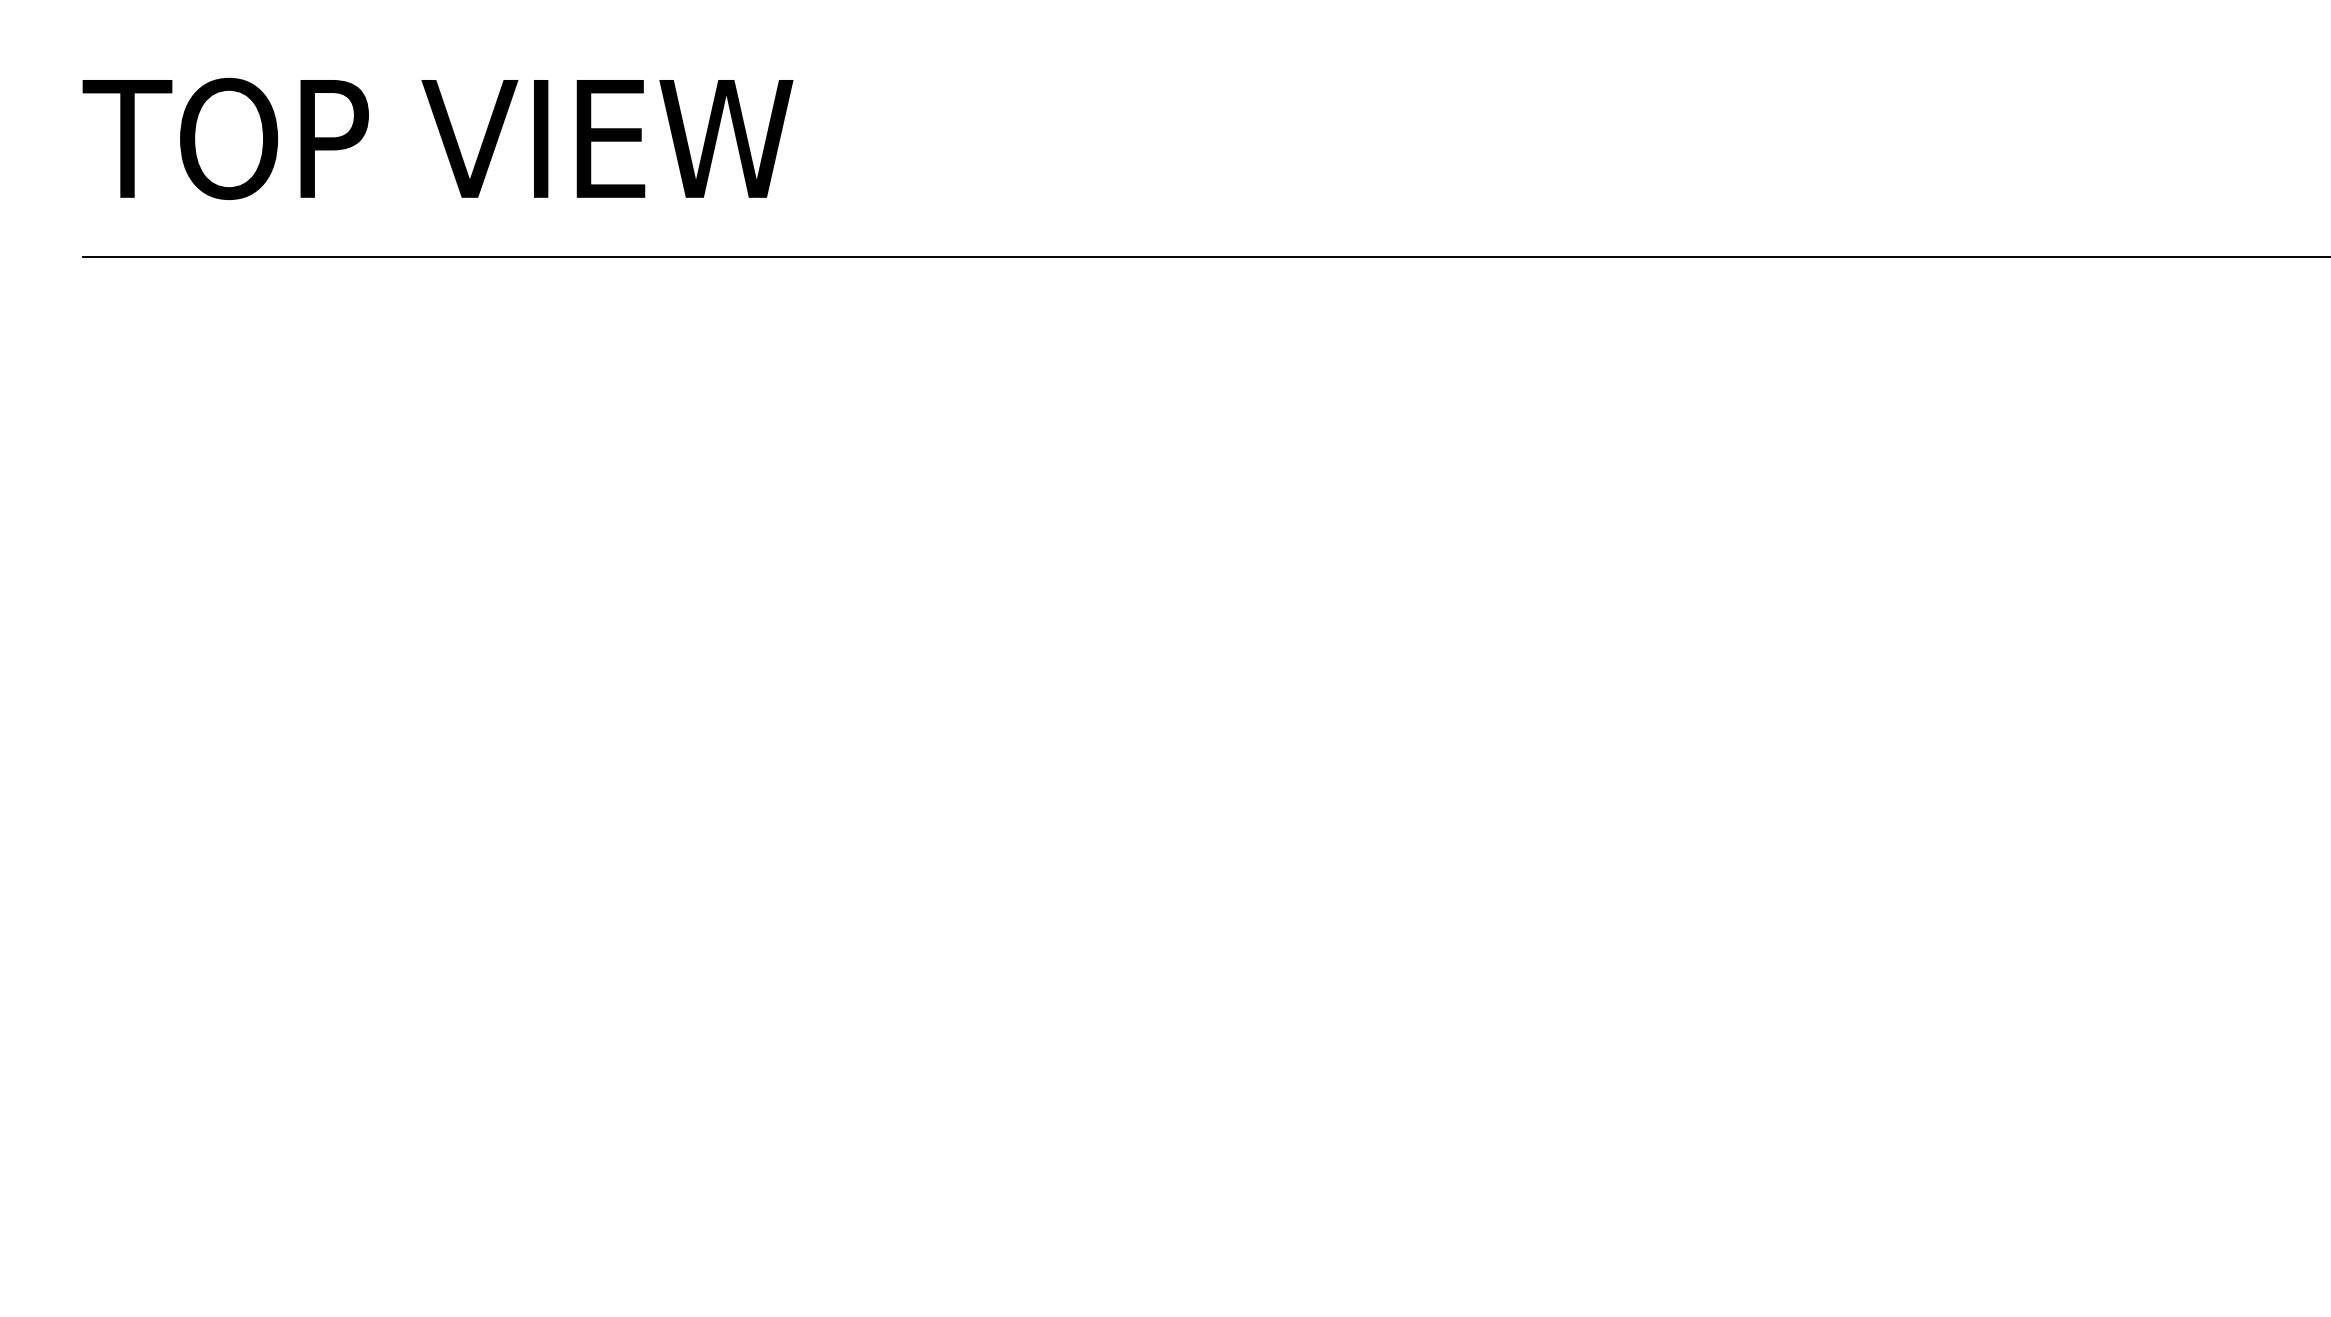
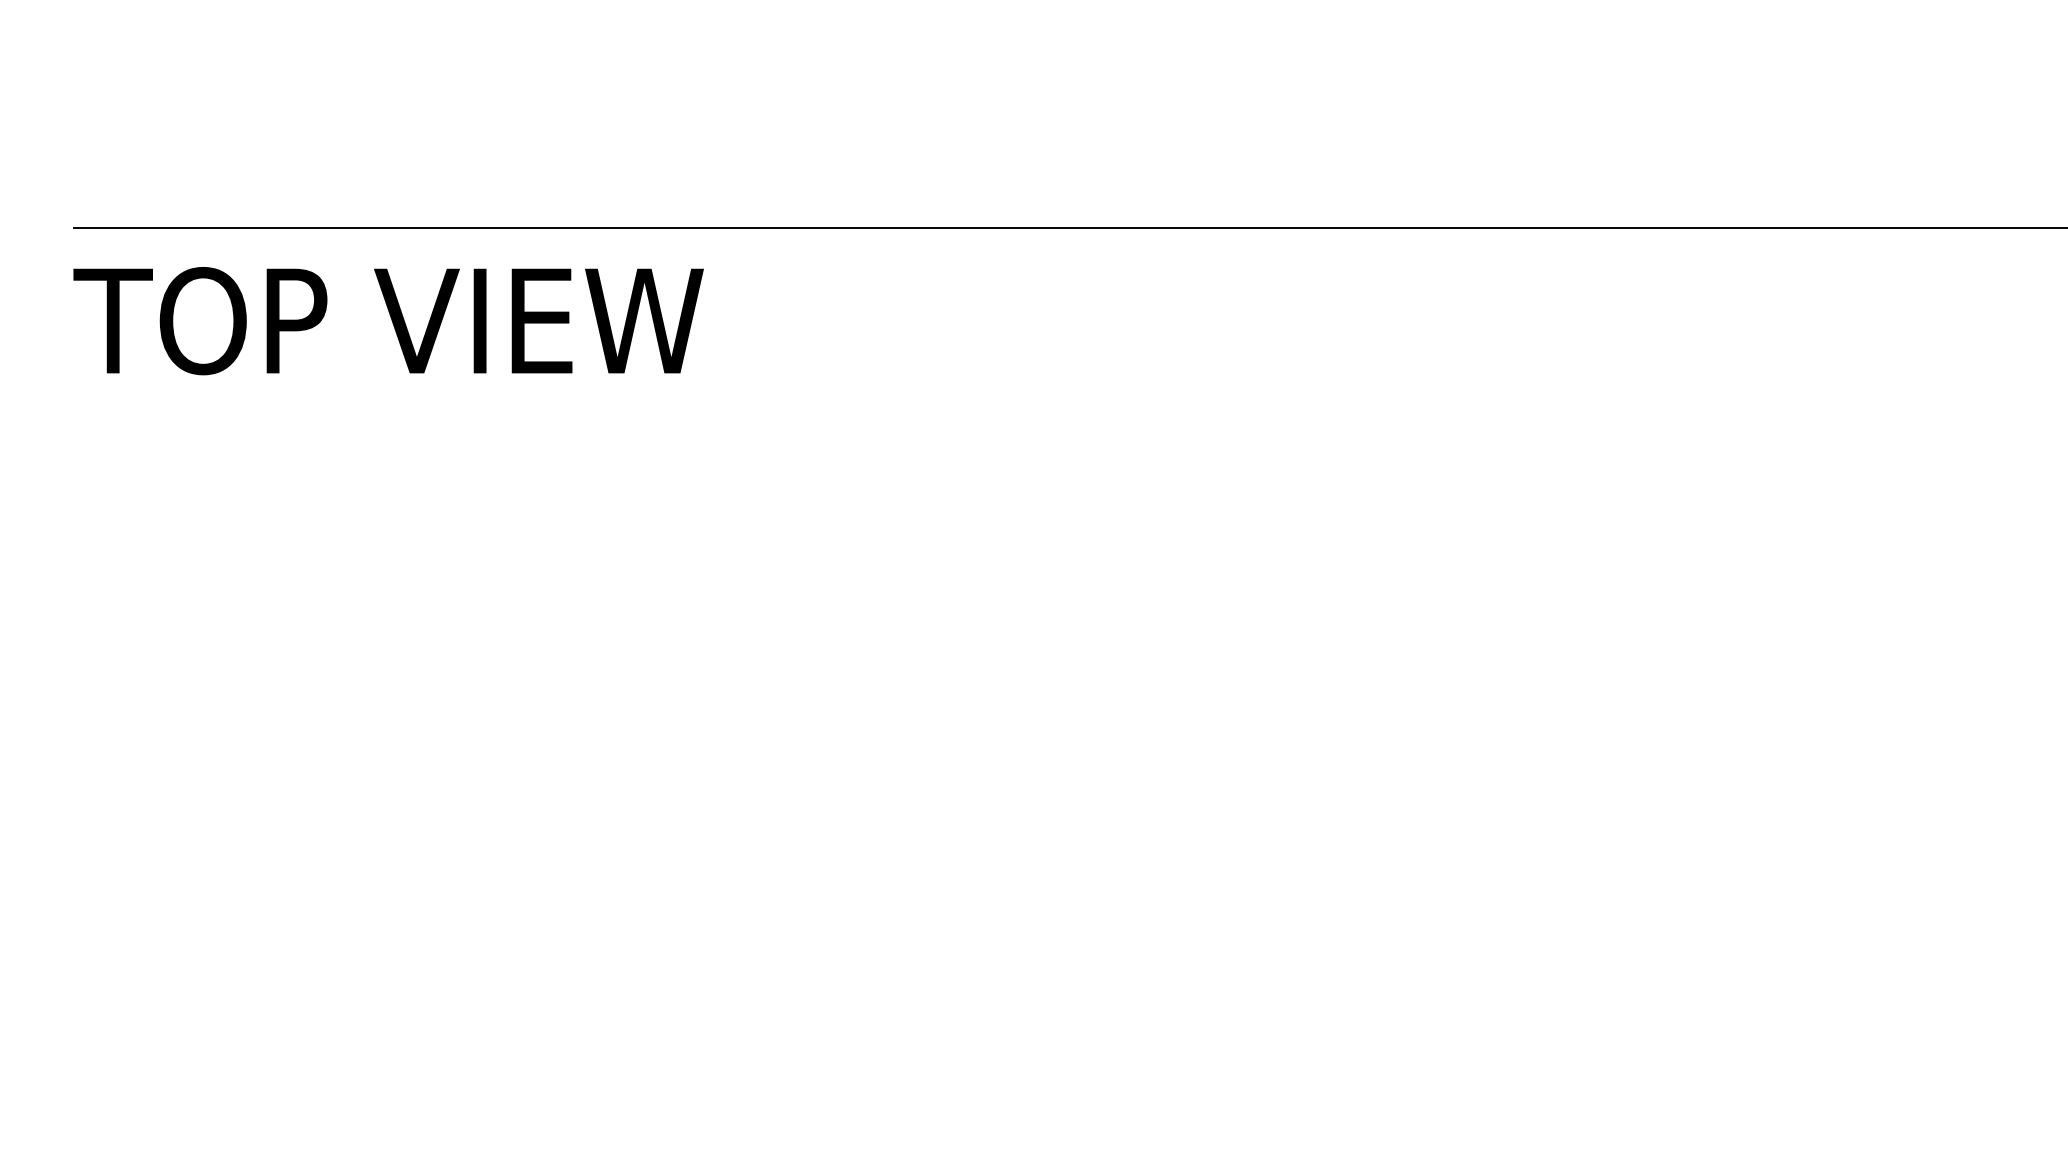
text: (437, 139) -> (388, 321), moved

